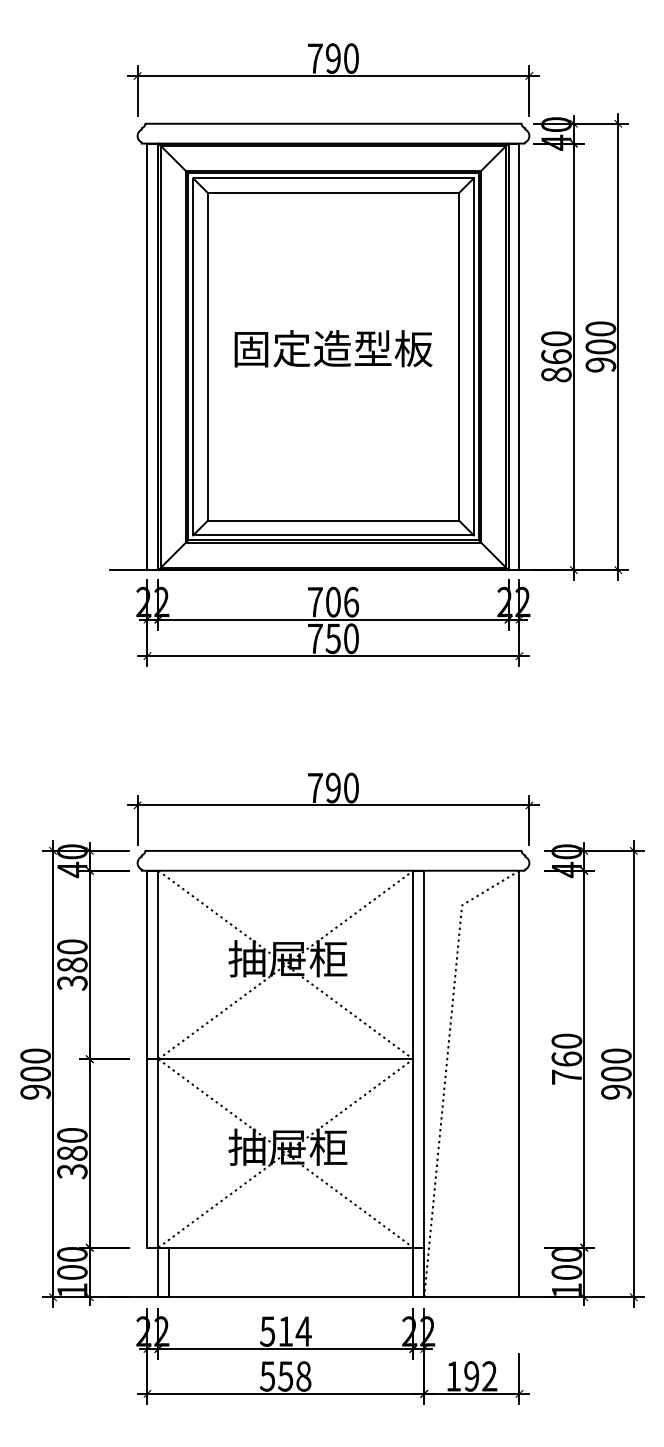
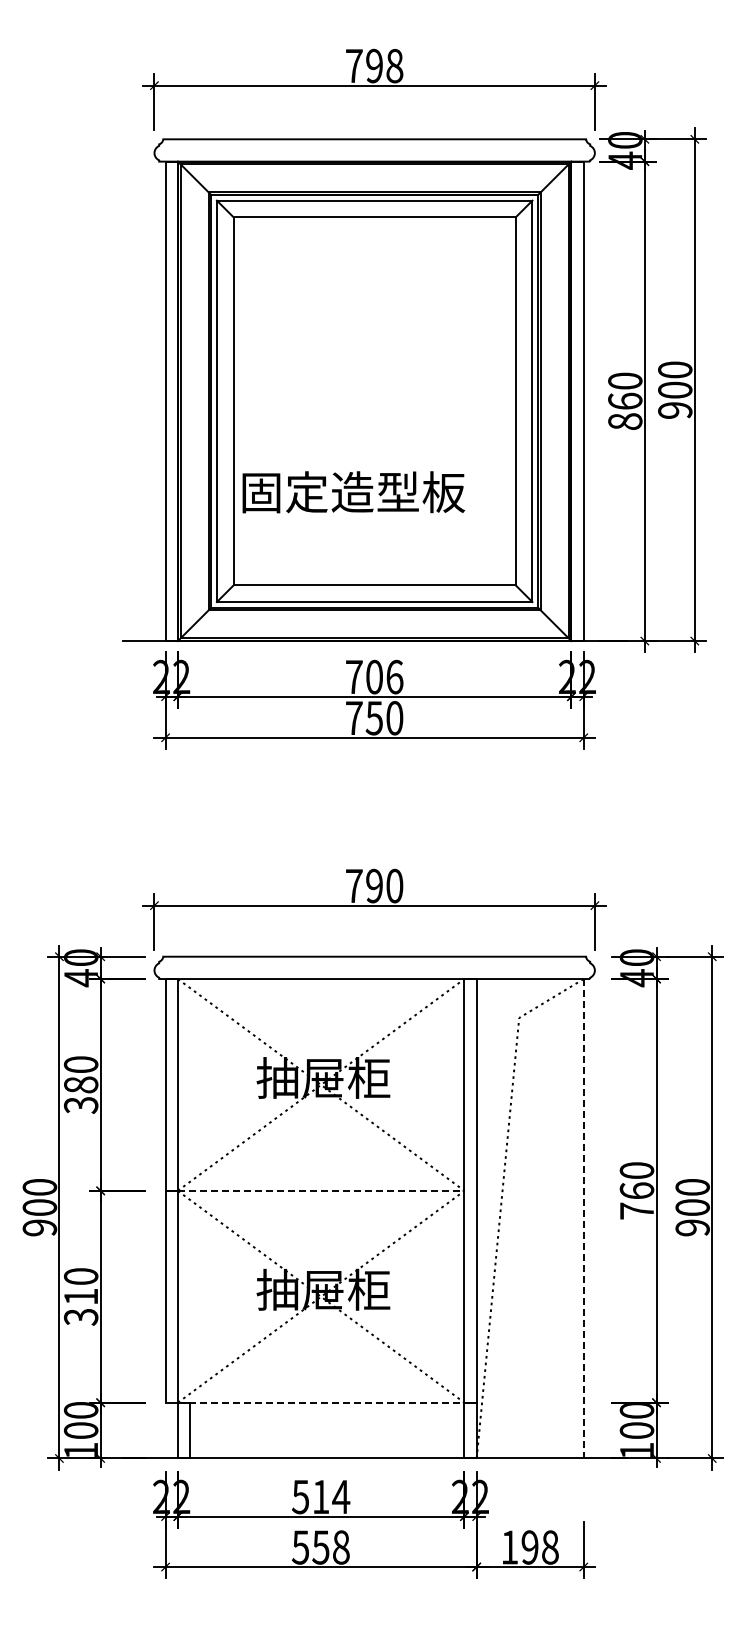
text: (351, 58) -> (394, 65), 790 -> 798
text: (333, 348) -> (353, 492), moved
line: (286, 1058) -> (321, 1190), solid -> dashed
line: (519, 1083) -> (583, 1218), solid -> dashed
text: (72, 1153) -> (81, 1296), 380 -> 310
line: (286, 1247) -> (321, 1402), solid -> dashed
text: (489, 1376) -> (550, 1547), 192 -> 198

